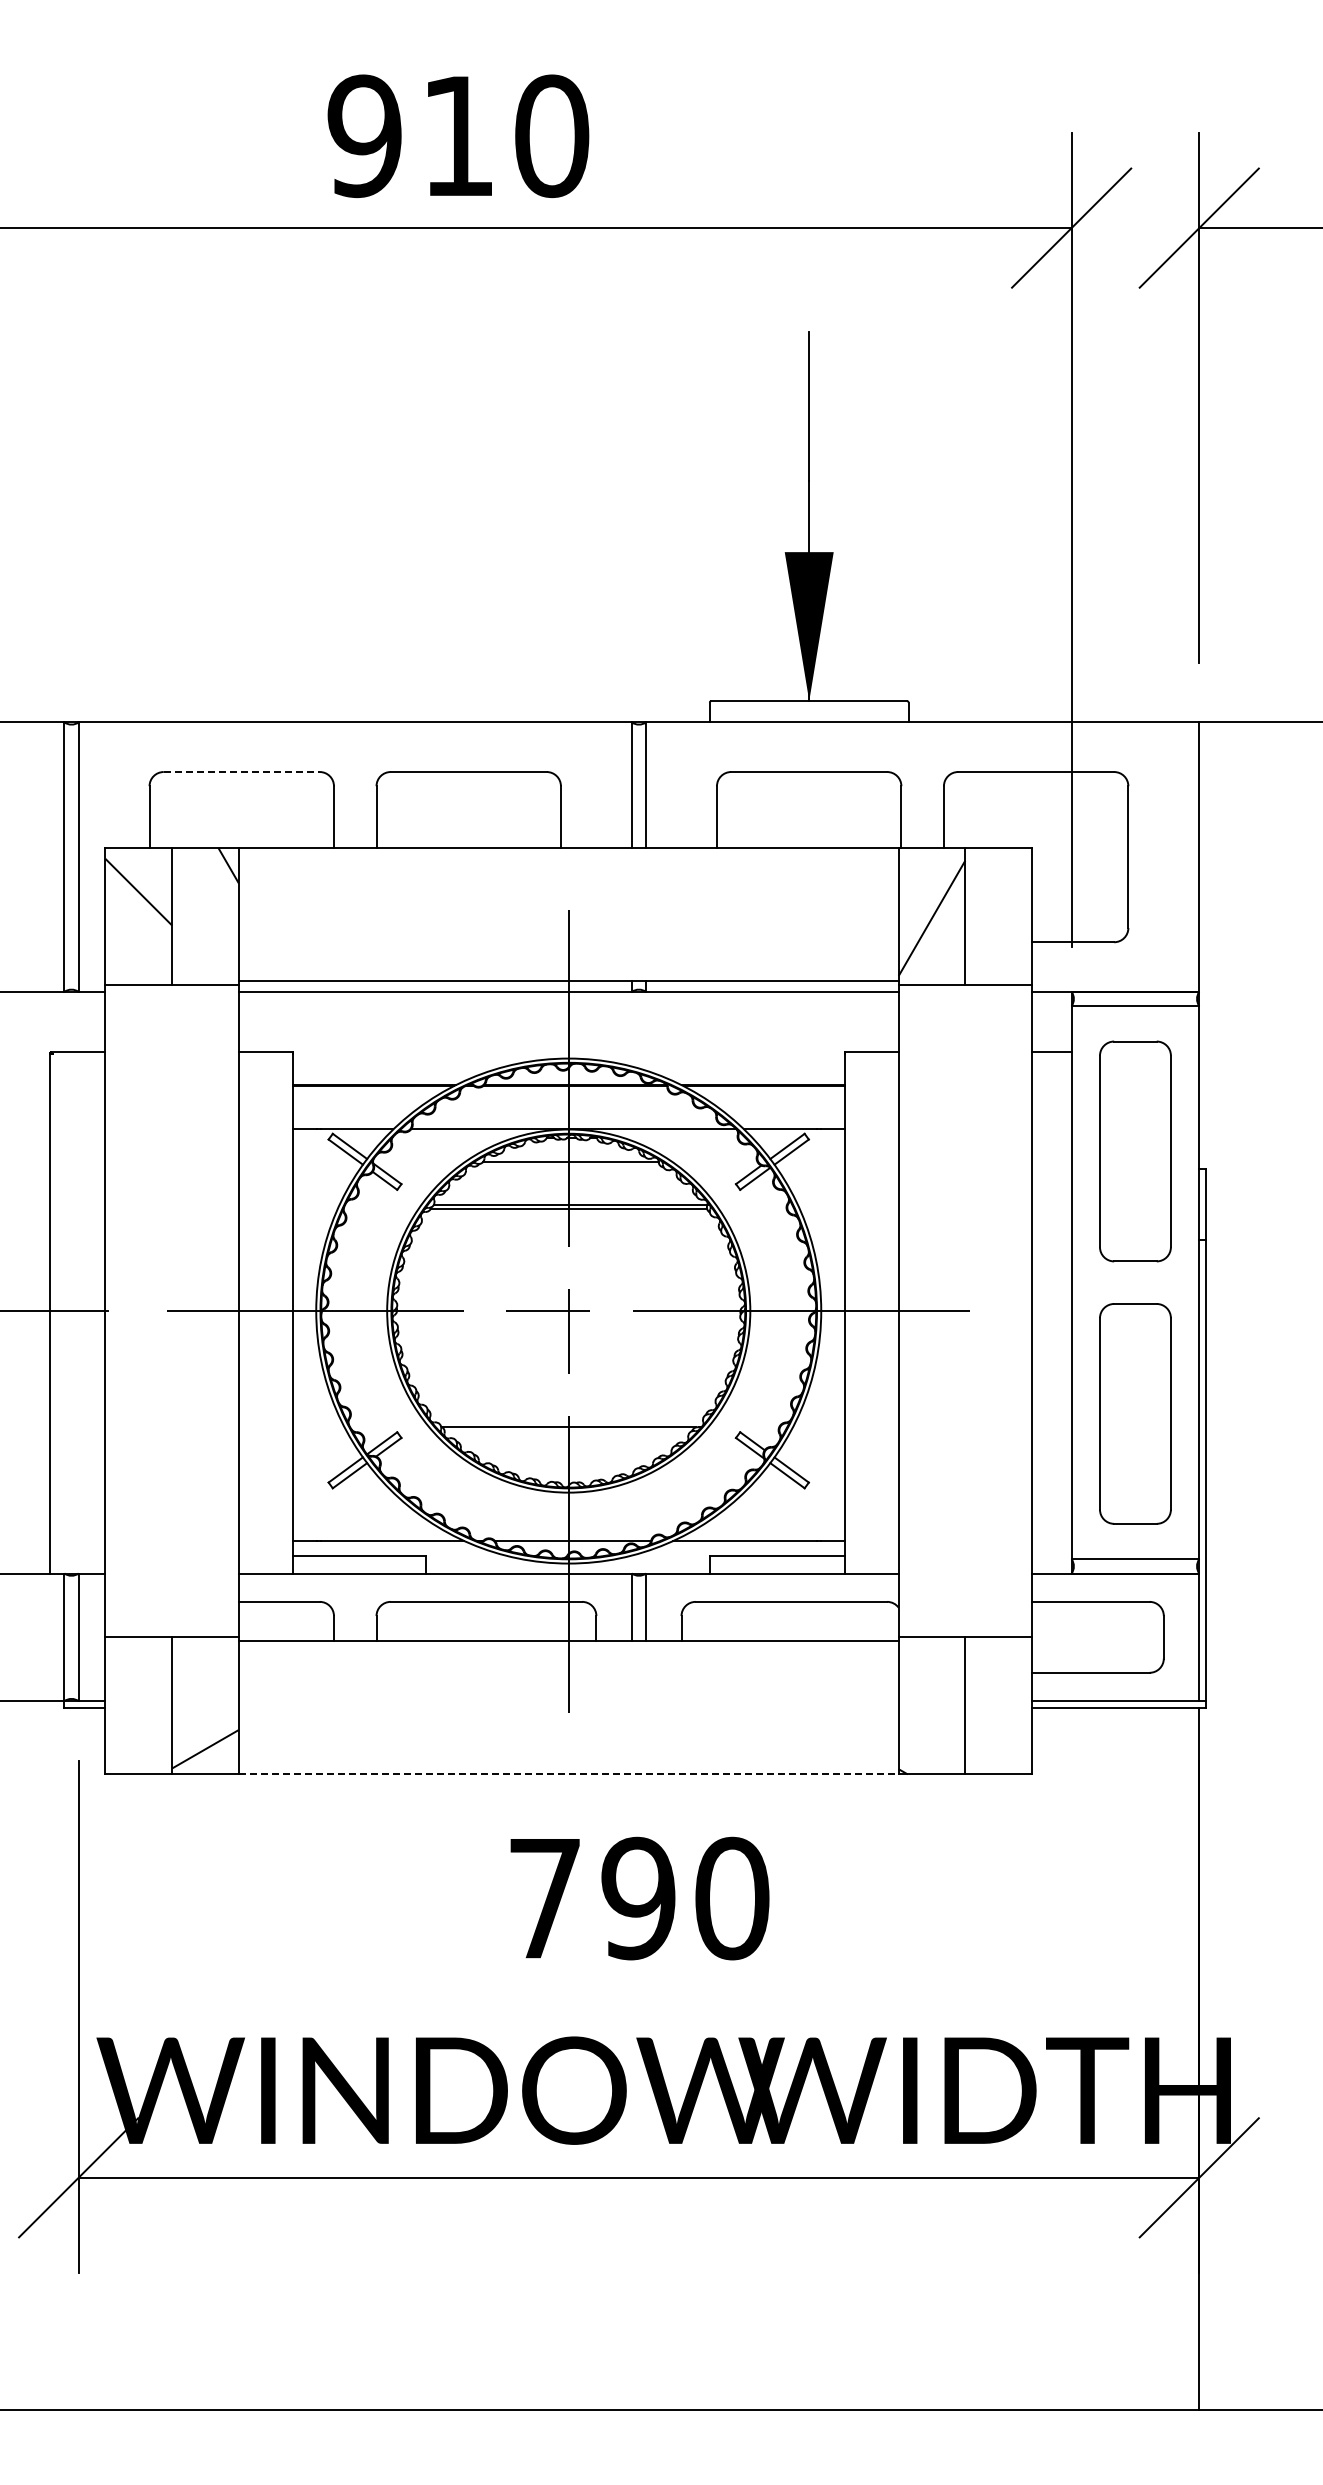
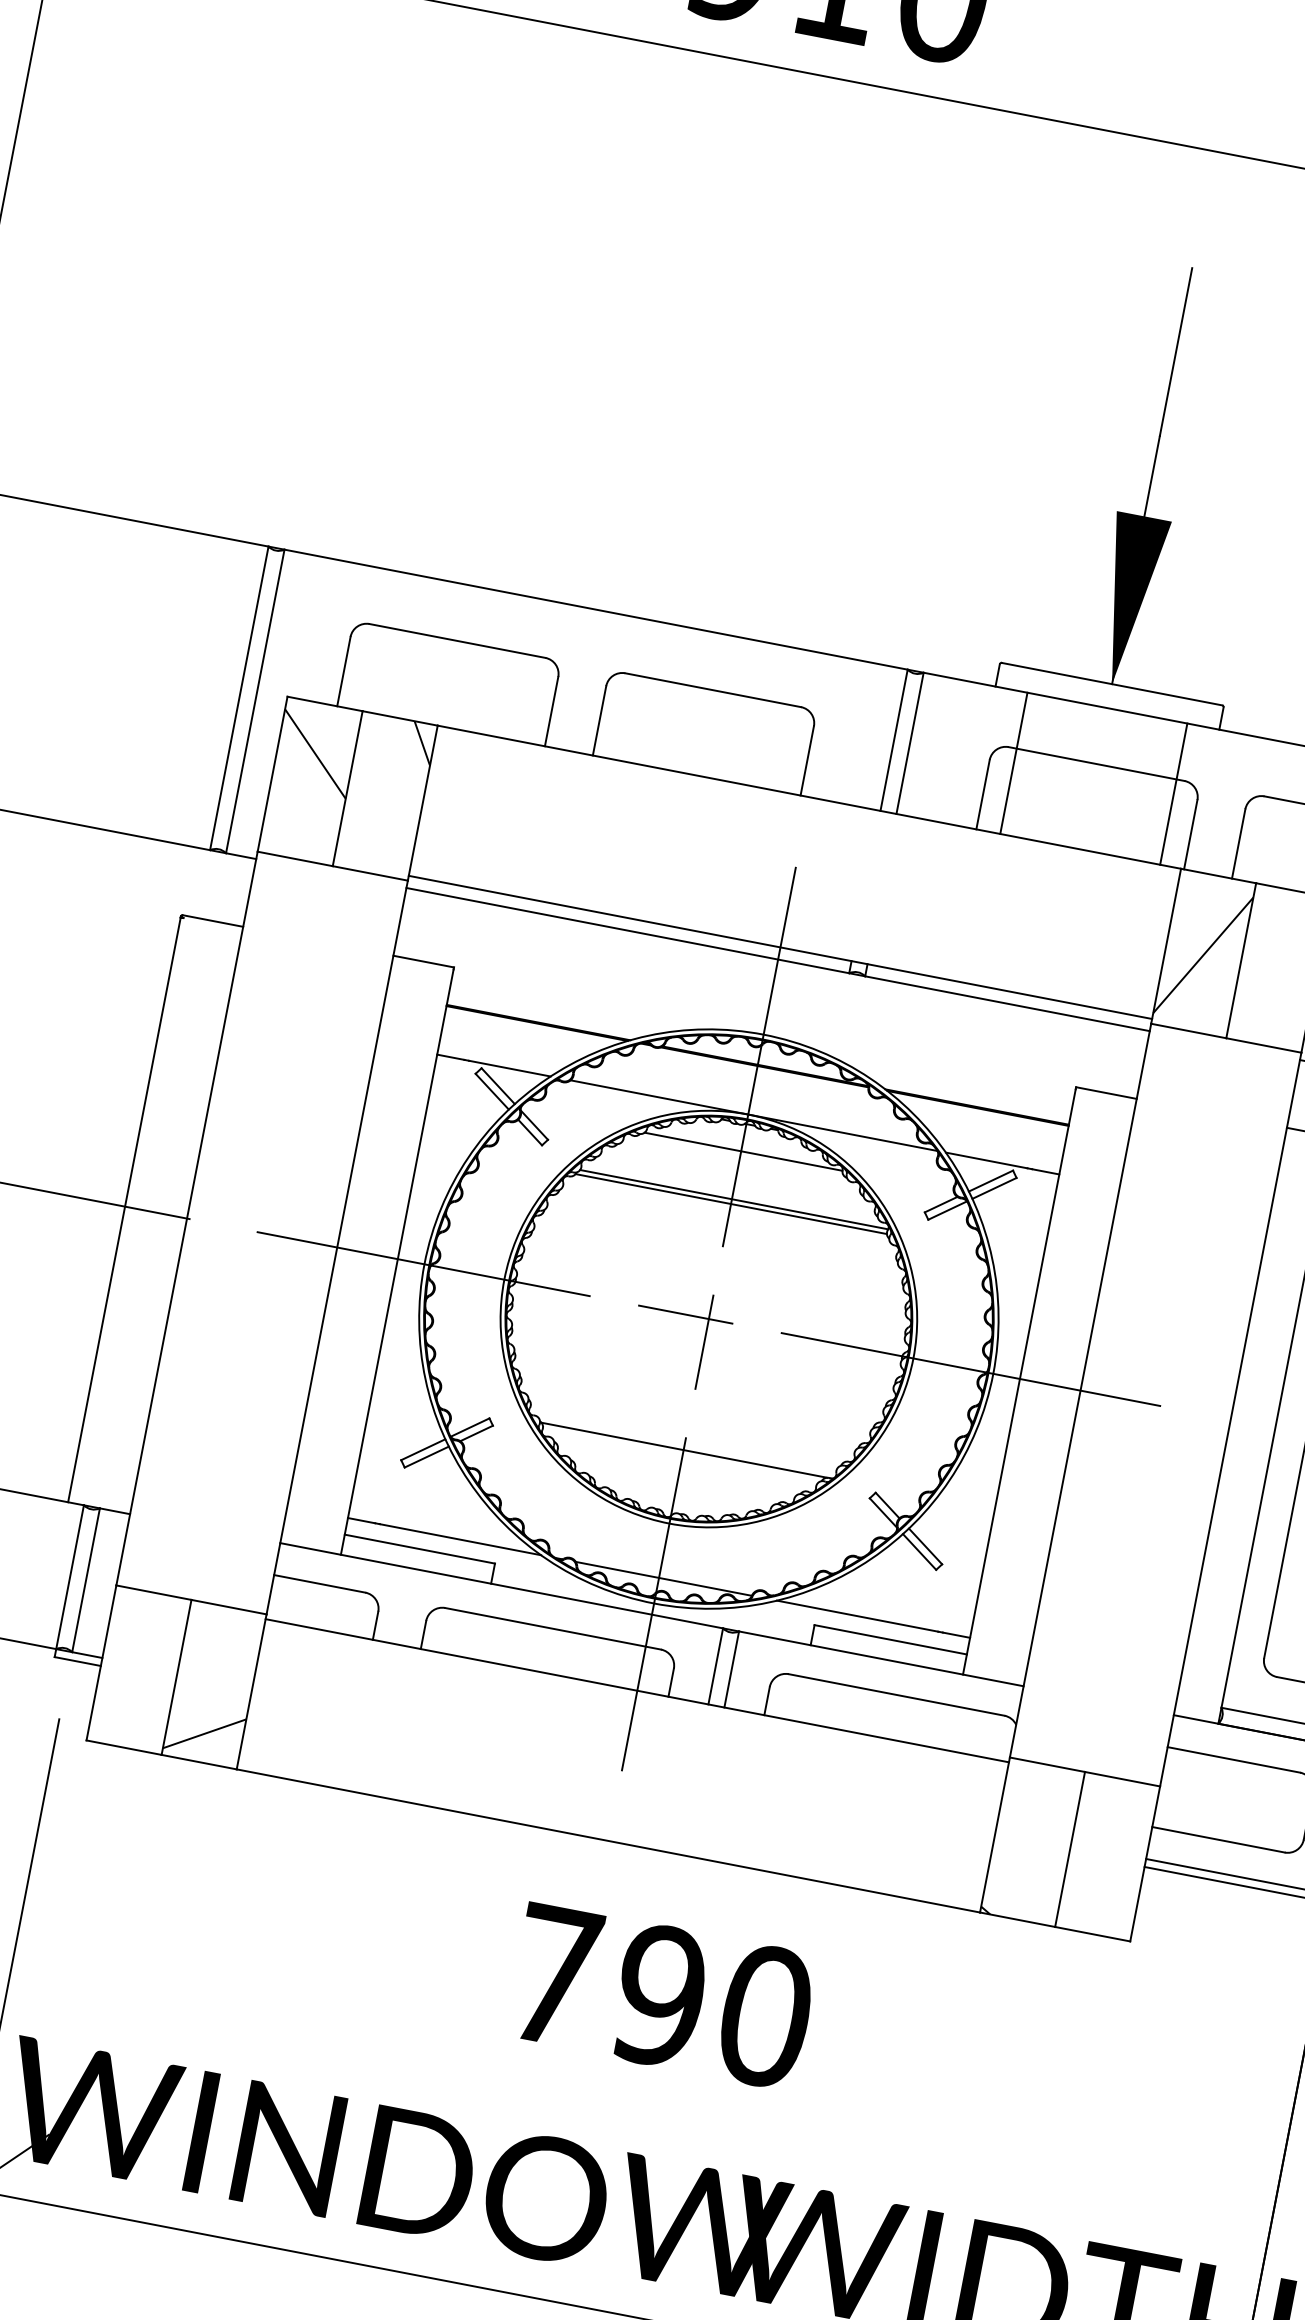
line: (242, 772) -> (458, 641), dashed -> solid
line: (738, 784) -> (1014, 762), added
line: (880, 784) -> (1174, 793), added
line: (568, 1774) -> (608, 1841), dashed -> solid

